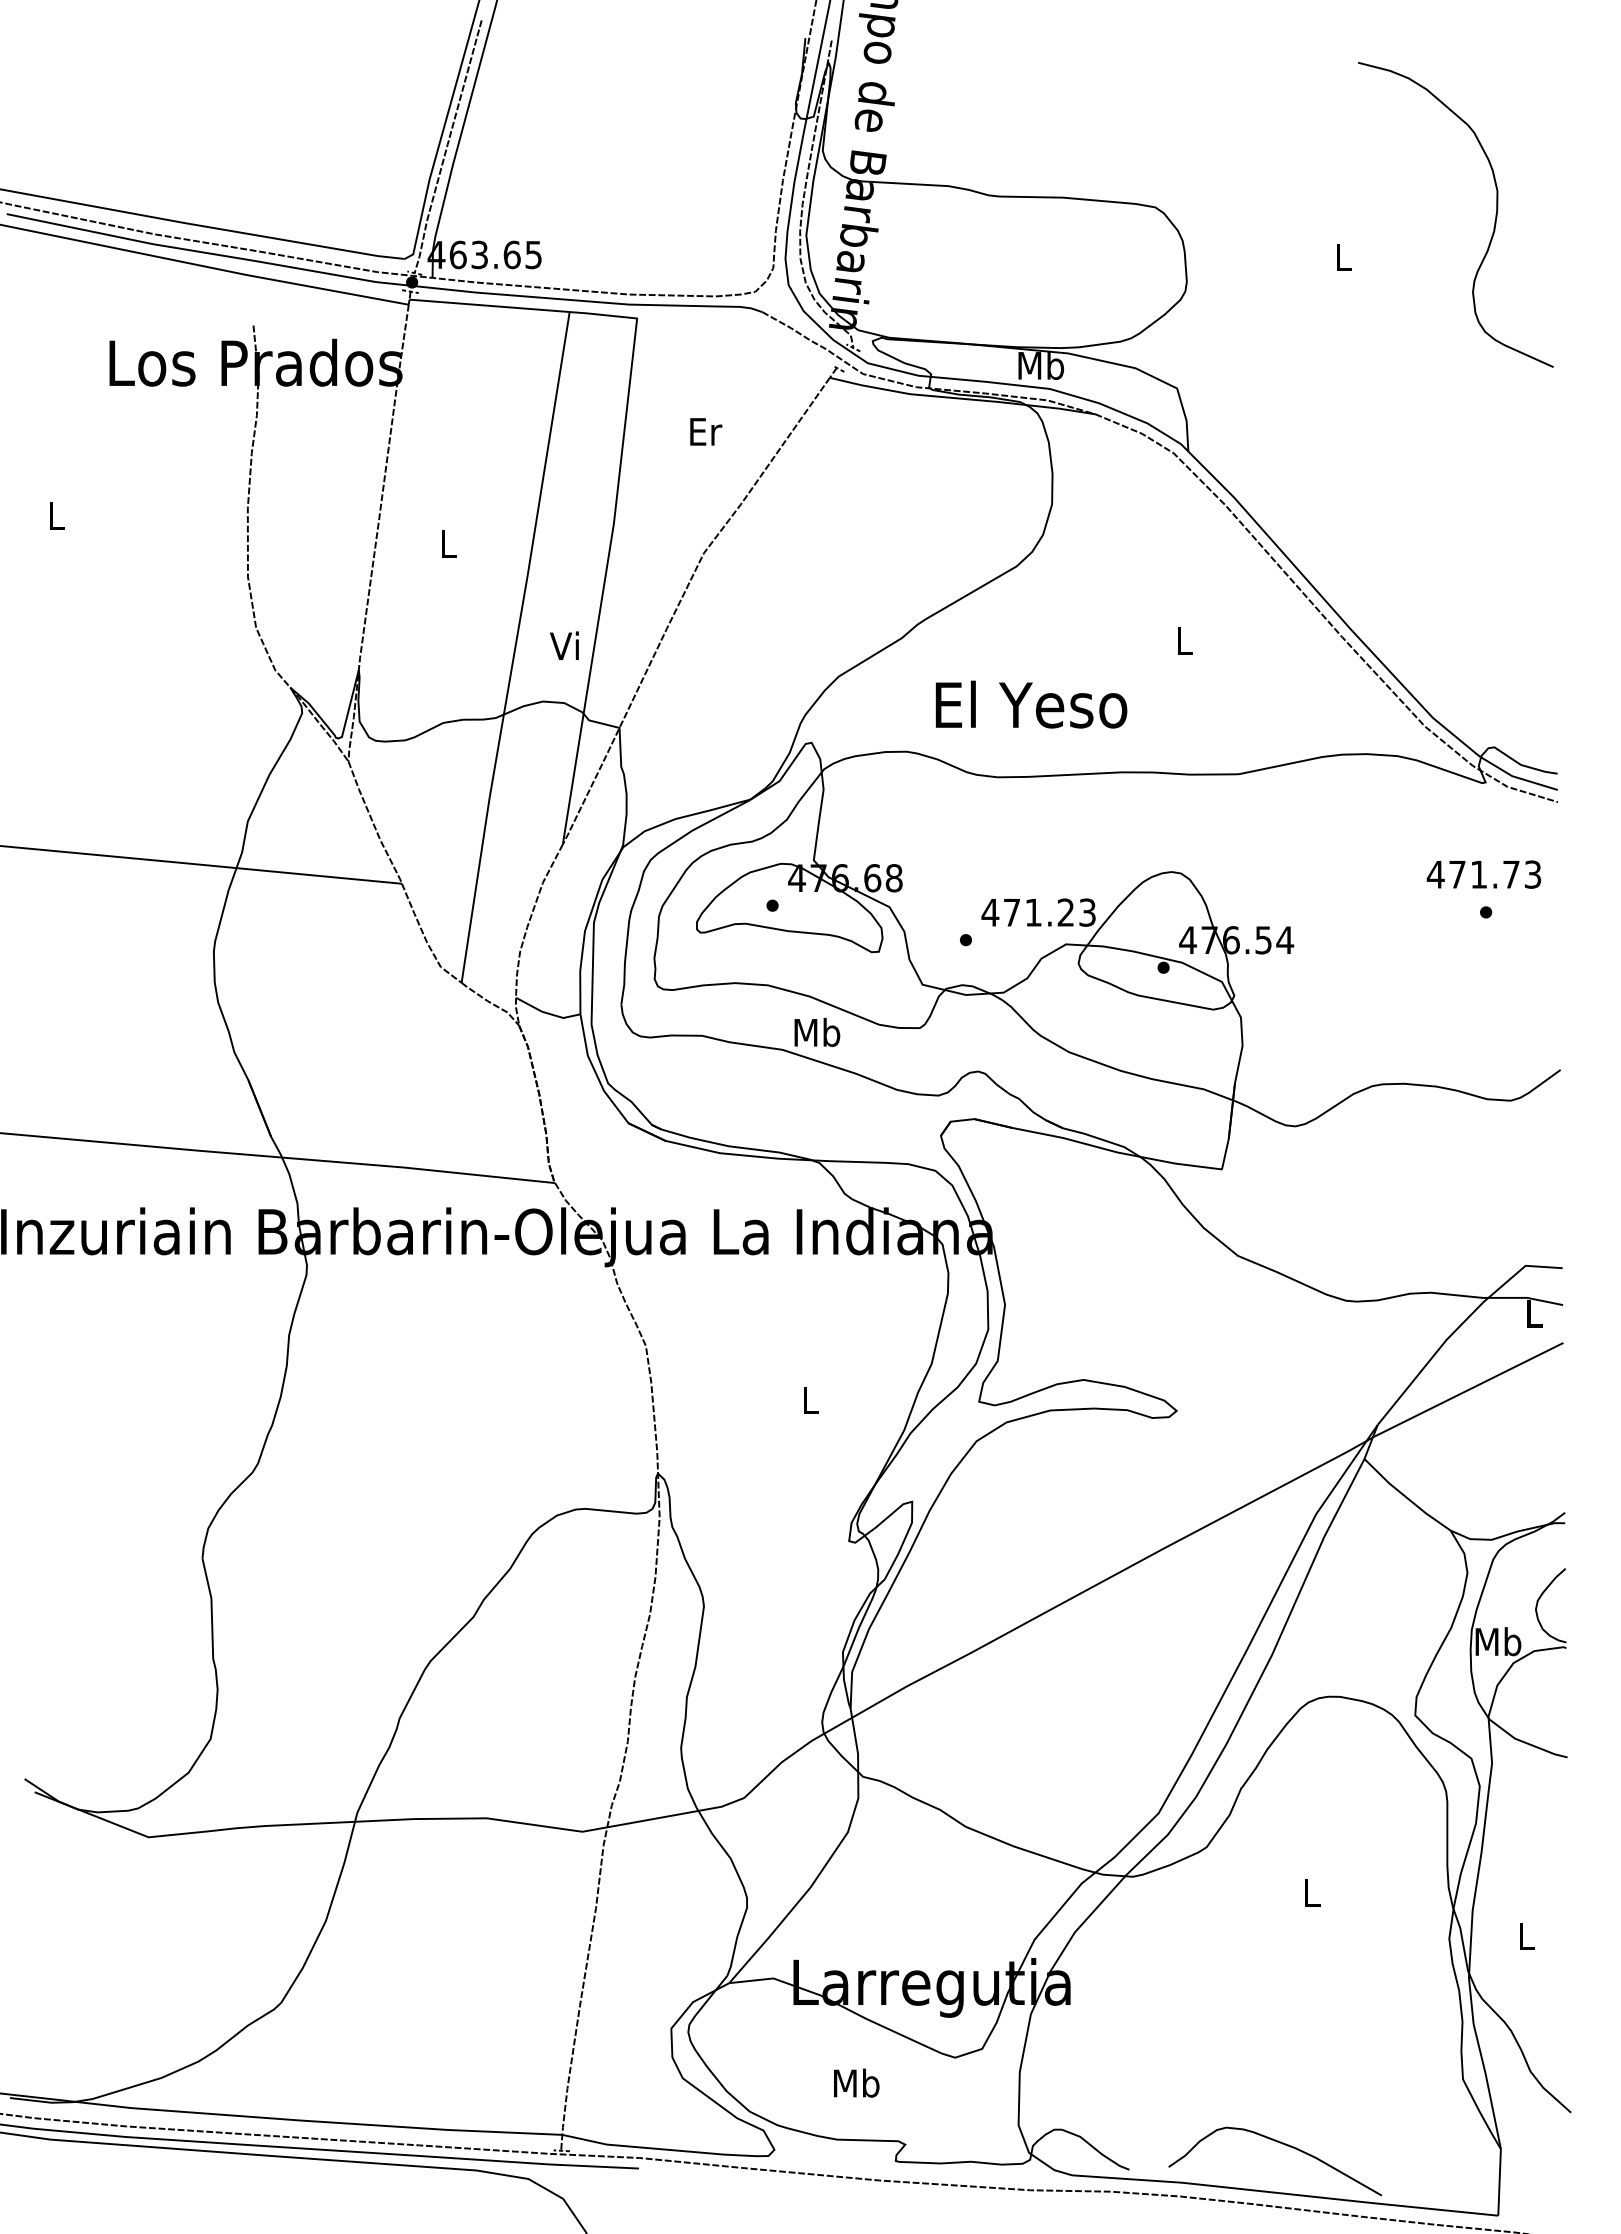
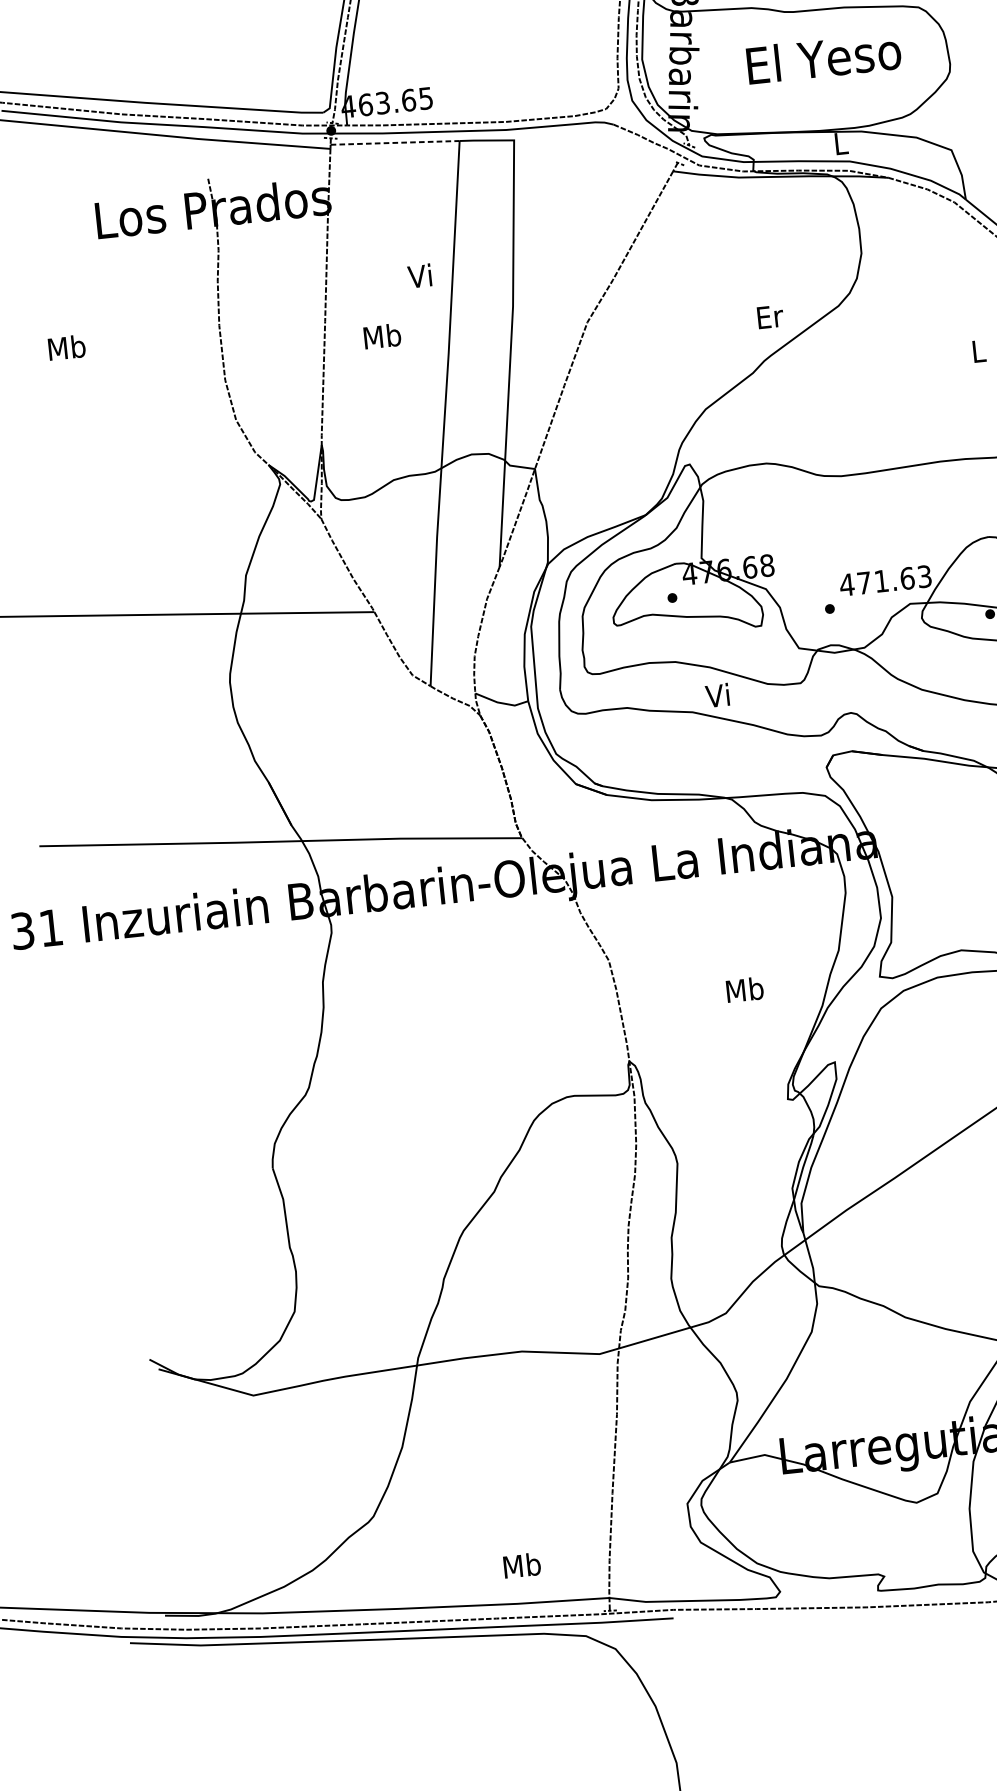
line: (490, 305) -> (395, 142), solid -> dashed
text: (1041, 365) -> (841, 143), Mb -> L
text: (706, 431) -> (770, 316), moved
text: (56, 515) -> (67, 347), L -> Mb
text: (448, 543) -> (382, 336), L -> Mb
text: (564, 645) -> (419, 275), moved
text: (1031, 704) -> (823, 58), moved
text: (1065, 912) -> (907, 578), 471.23 -> 471.63
text: (817, 1031) -> (719, 694), Mb -> Vi
text: (810, 1399) -> (744, 989), L -> Mb
text: (856, 2082) -> (521, 1565), moved

